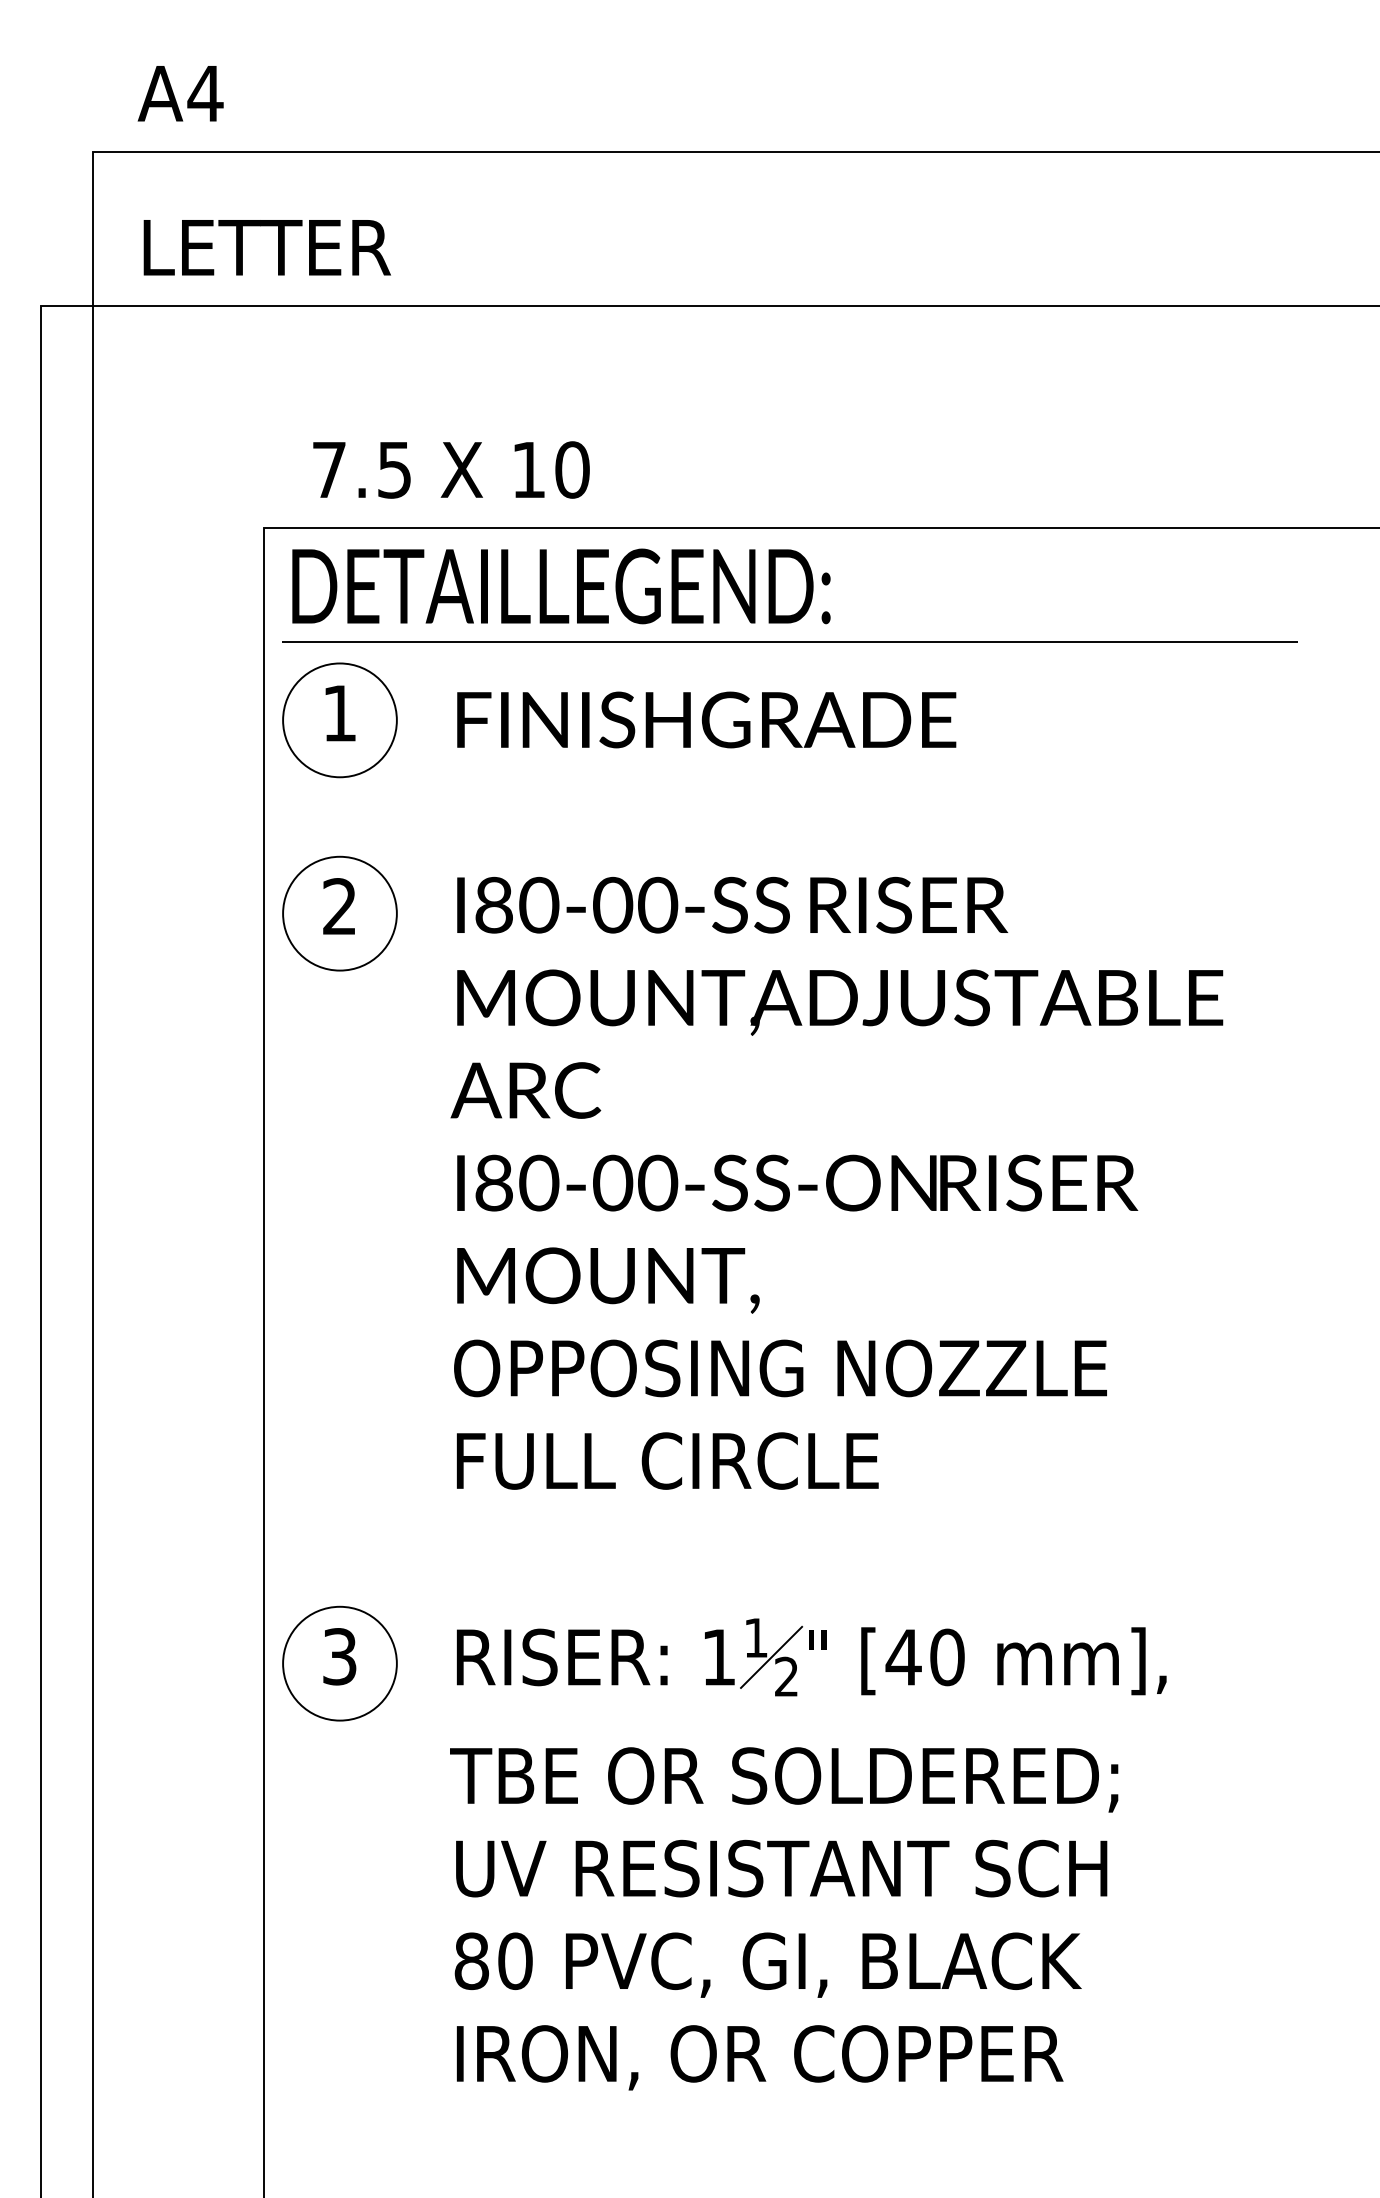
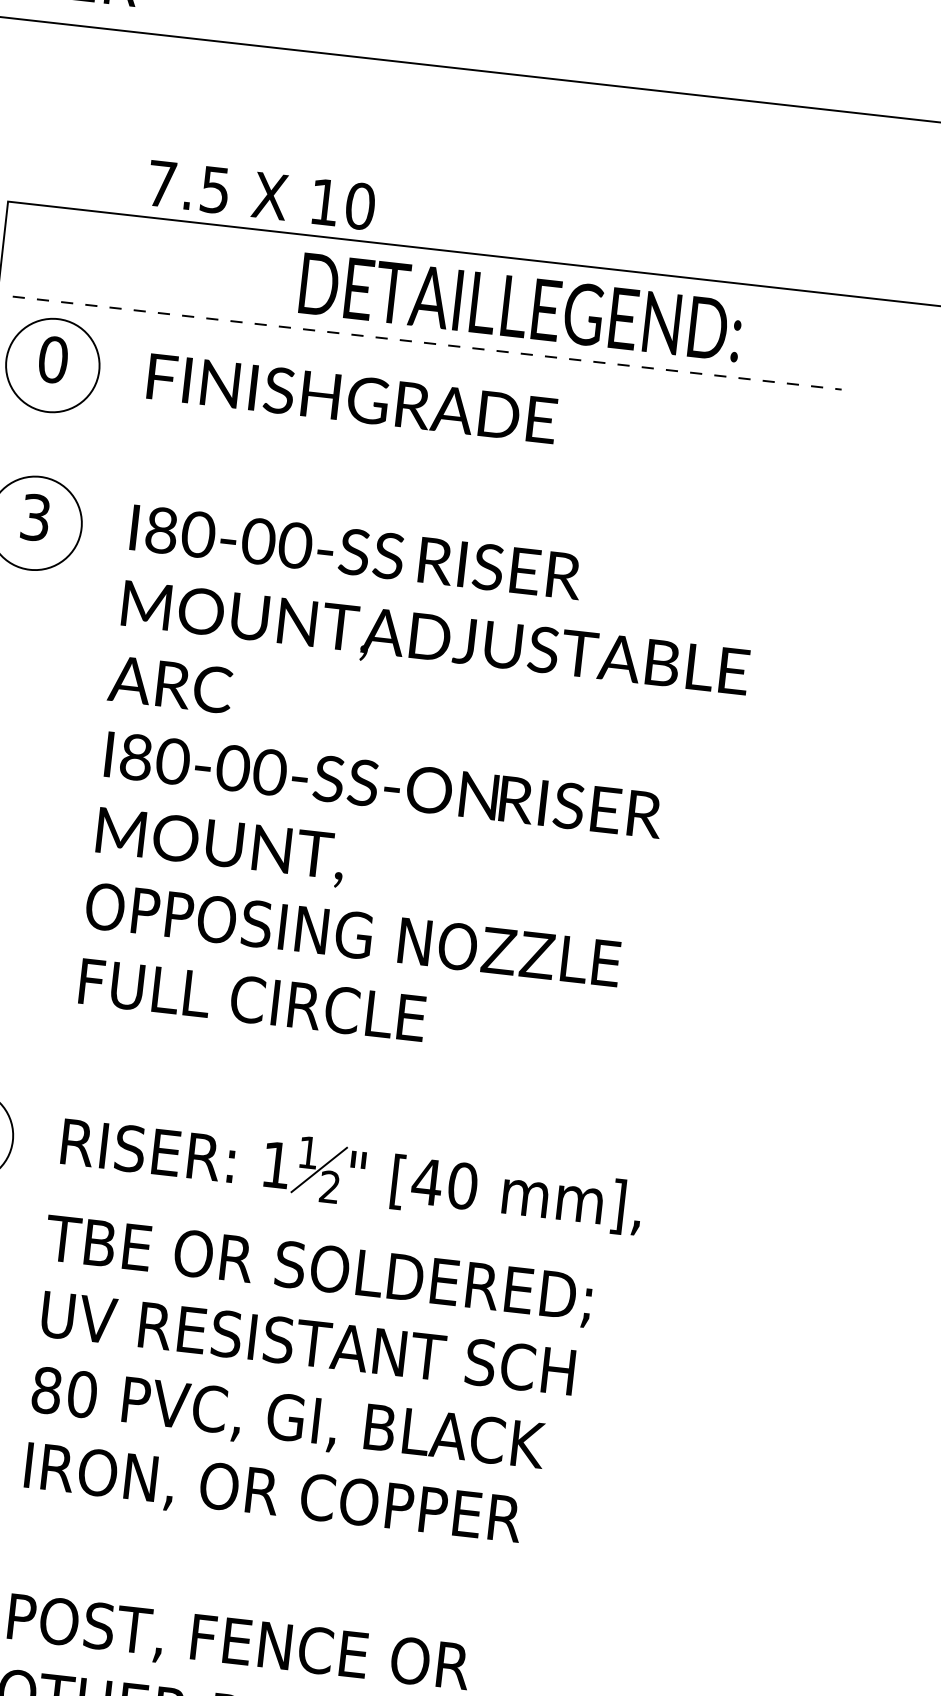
text: (451, 469) -> (261, 194), moved
text: (561, 586) -> (520, 307), moved
line: (789, 642) -> (426, 343), solid -> dashed
text: (339, 713) -> (53, 359), 1 -> 0
text: (339, 906) -> (35, 517), 2 -> 3

